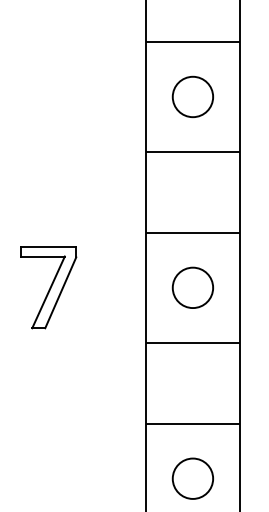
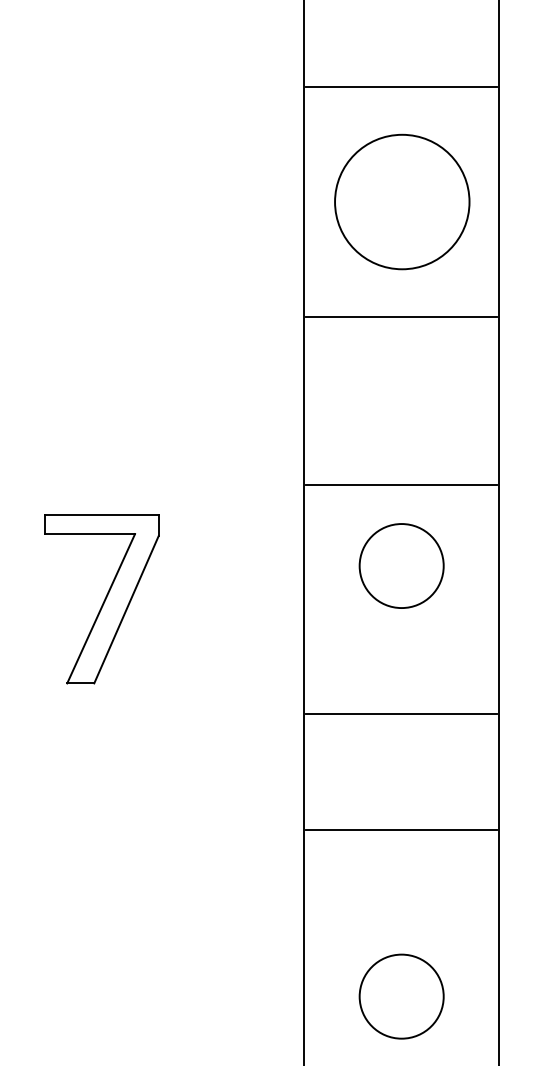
circle: (192, 96) -> (400, 201), size x1.6
circle: (192, 287) -> (400, 565), moved
line: (192, 423) -> (400, 829), moved

